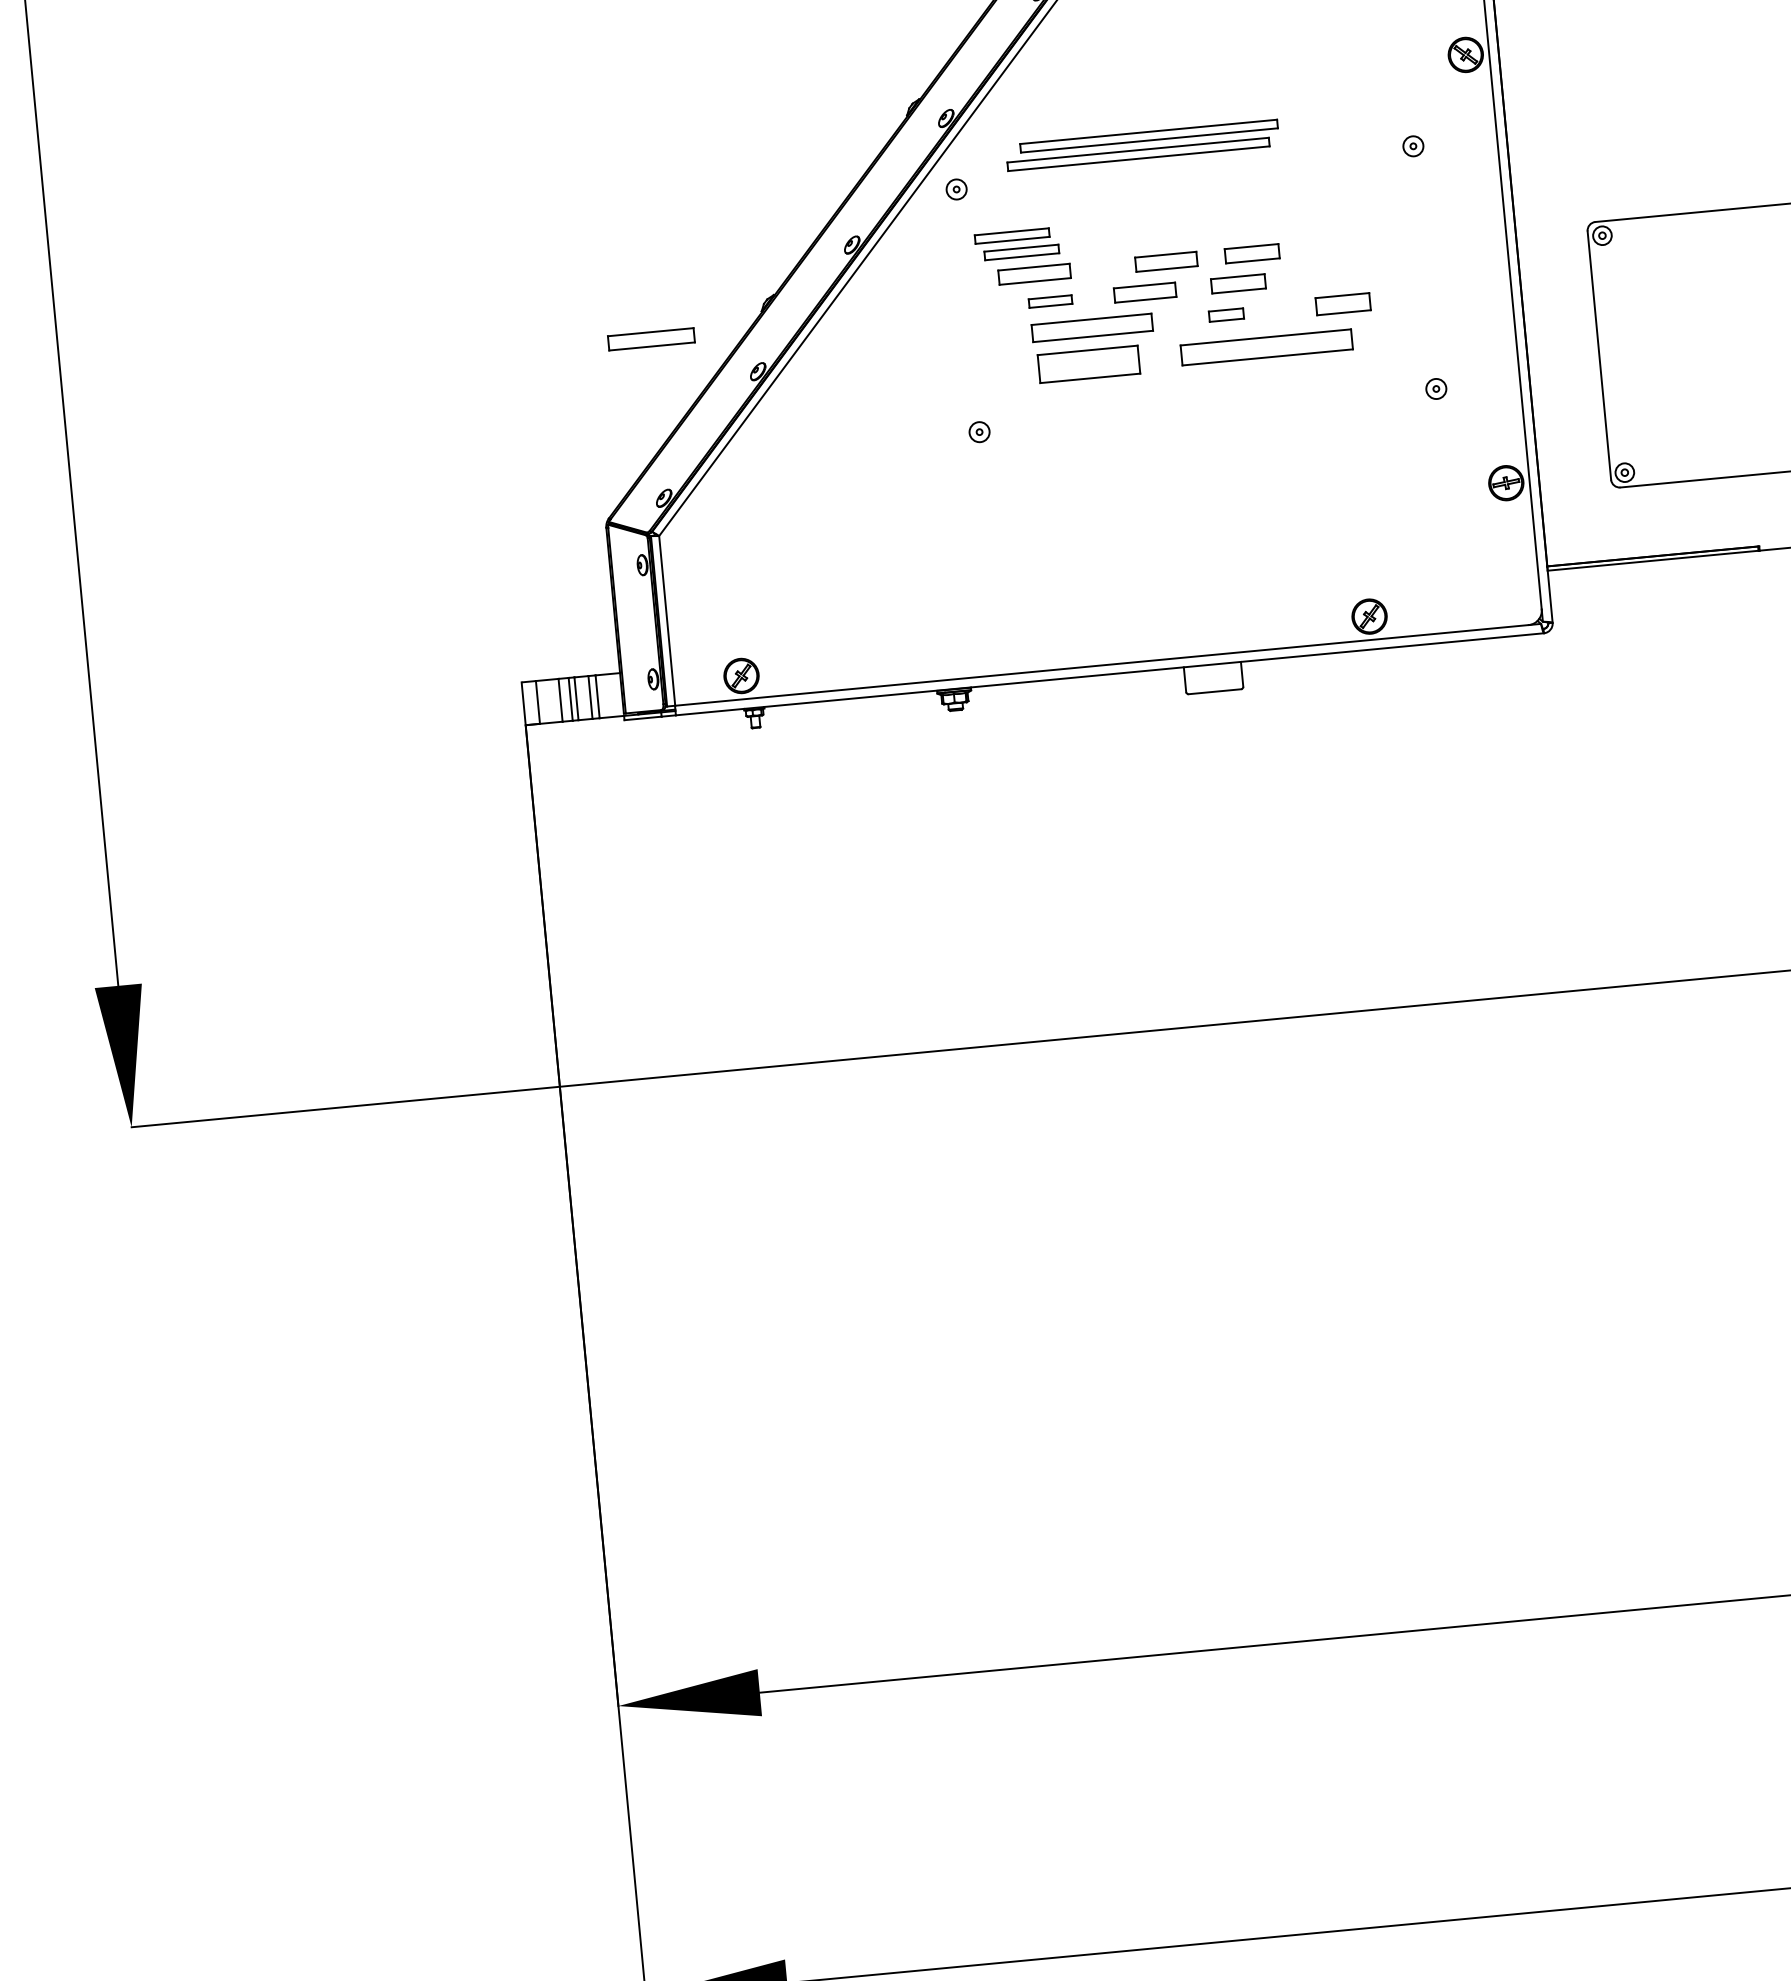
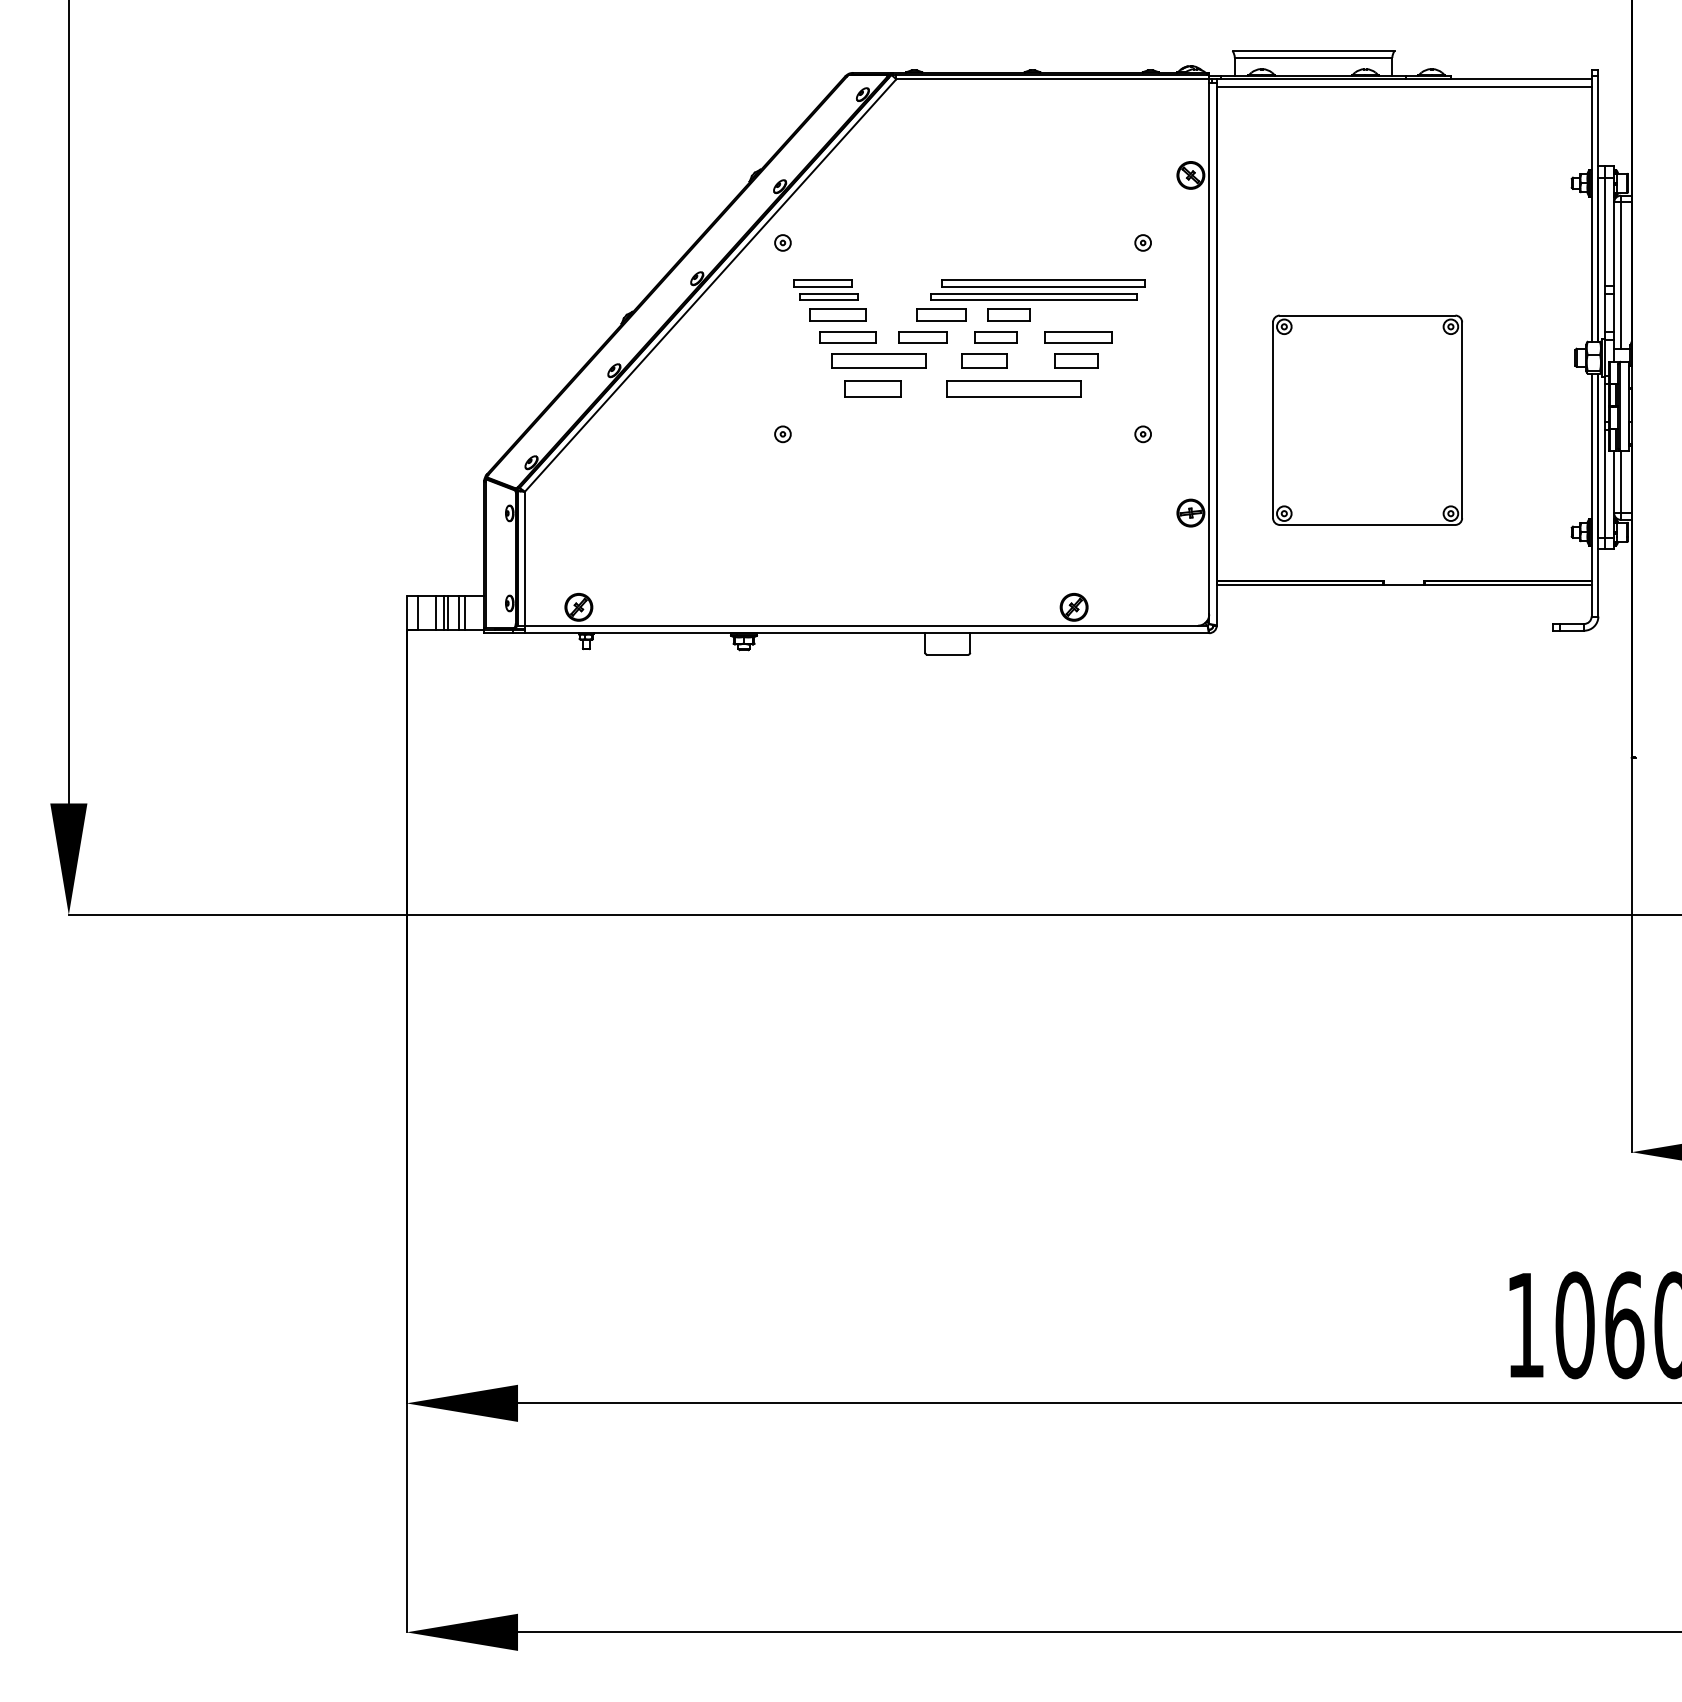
part: (1142, 144) -> (1037, 289), moved
part: (1049, 301) -> (847, 337), size x1.67
part: (1226, 314) -> (984, 360), size x1.67
part: (651, 339) -> (1078, 337), moved
part: (1087, 363) -> (872, 388), size x0.71

